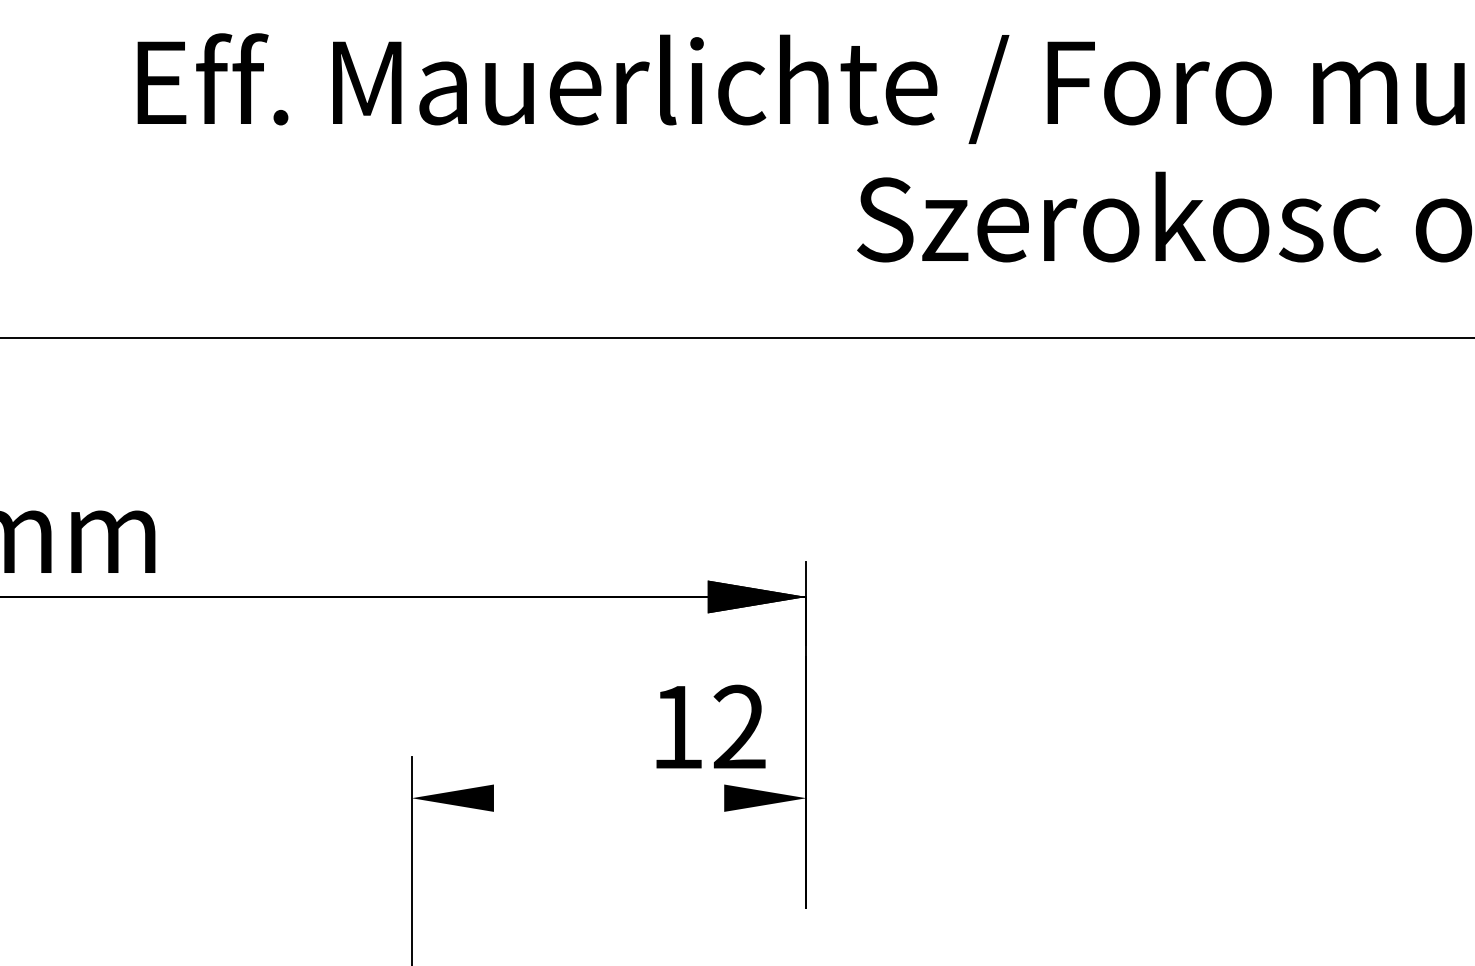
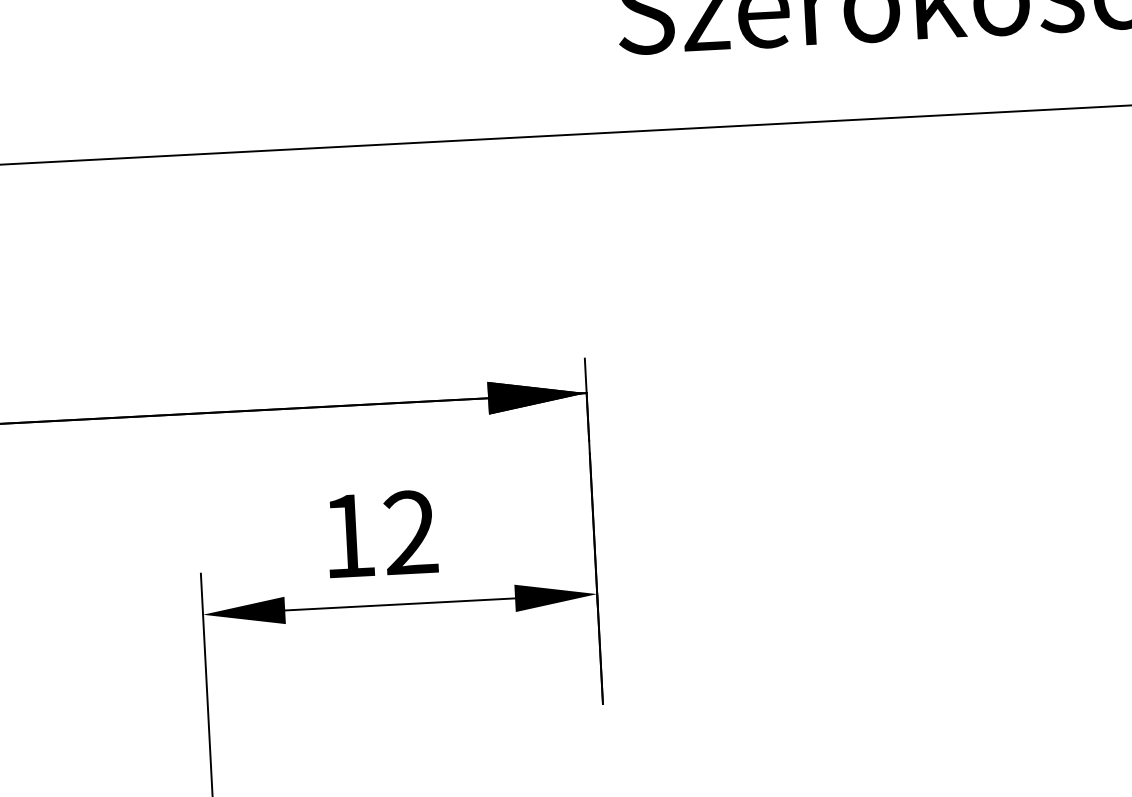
text: (710, 726) -> (381, 533), moved
line: (608, 798) -> (399, 604), added

